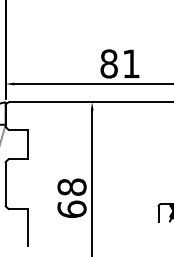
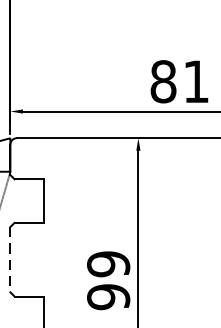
line: (5, 184) -> (10, 260), solid -> dashed
text: (71, 198) -> (107, 280), 68 -> 99

